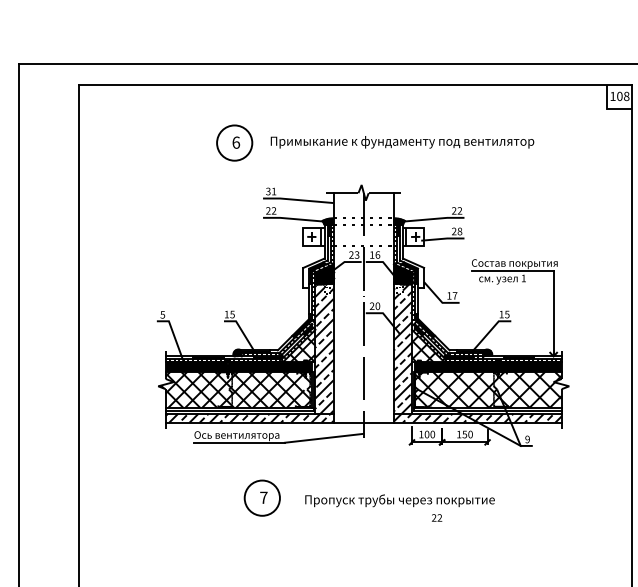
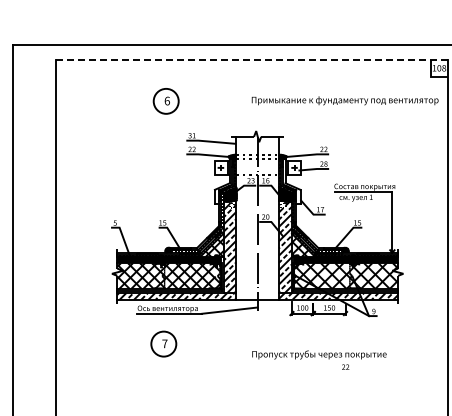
line: (354, 85) -> (251, 60), solid -> dashed
text: (401, 141) -> (344, 100), moved
part: (261, 497) -> (163, 343), moved
text: (400, 507) -> (319, 359), moved

